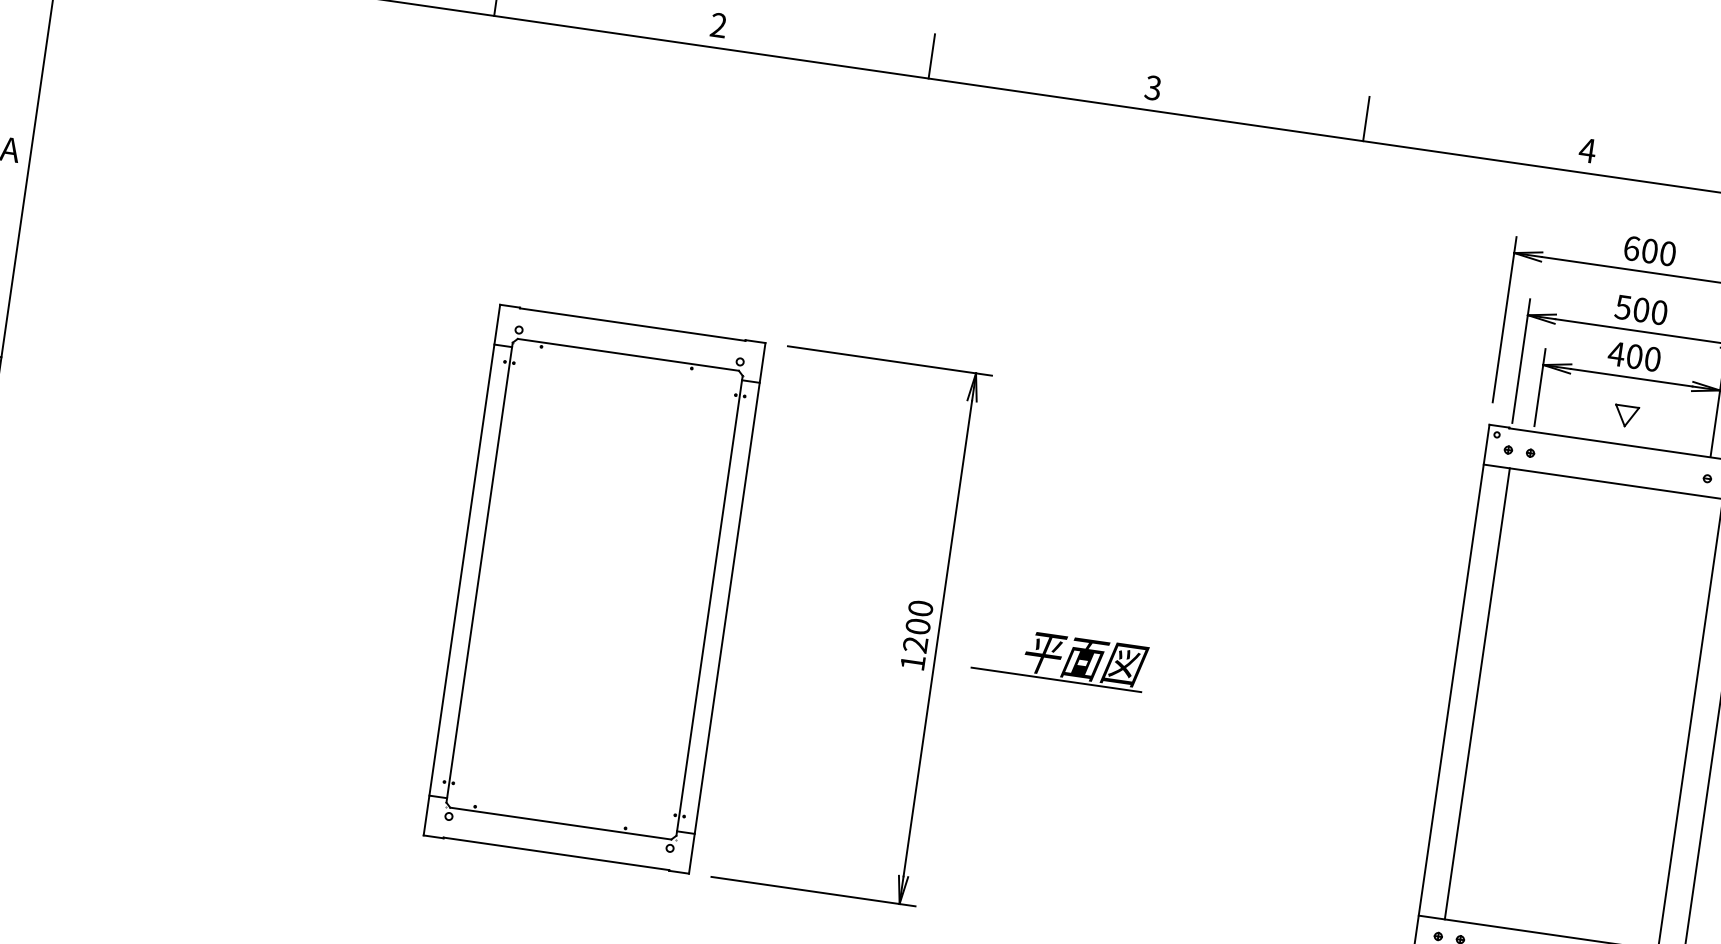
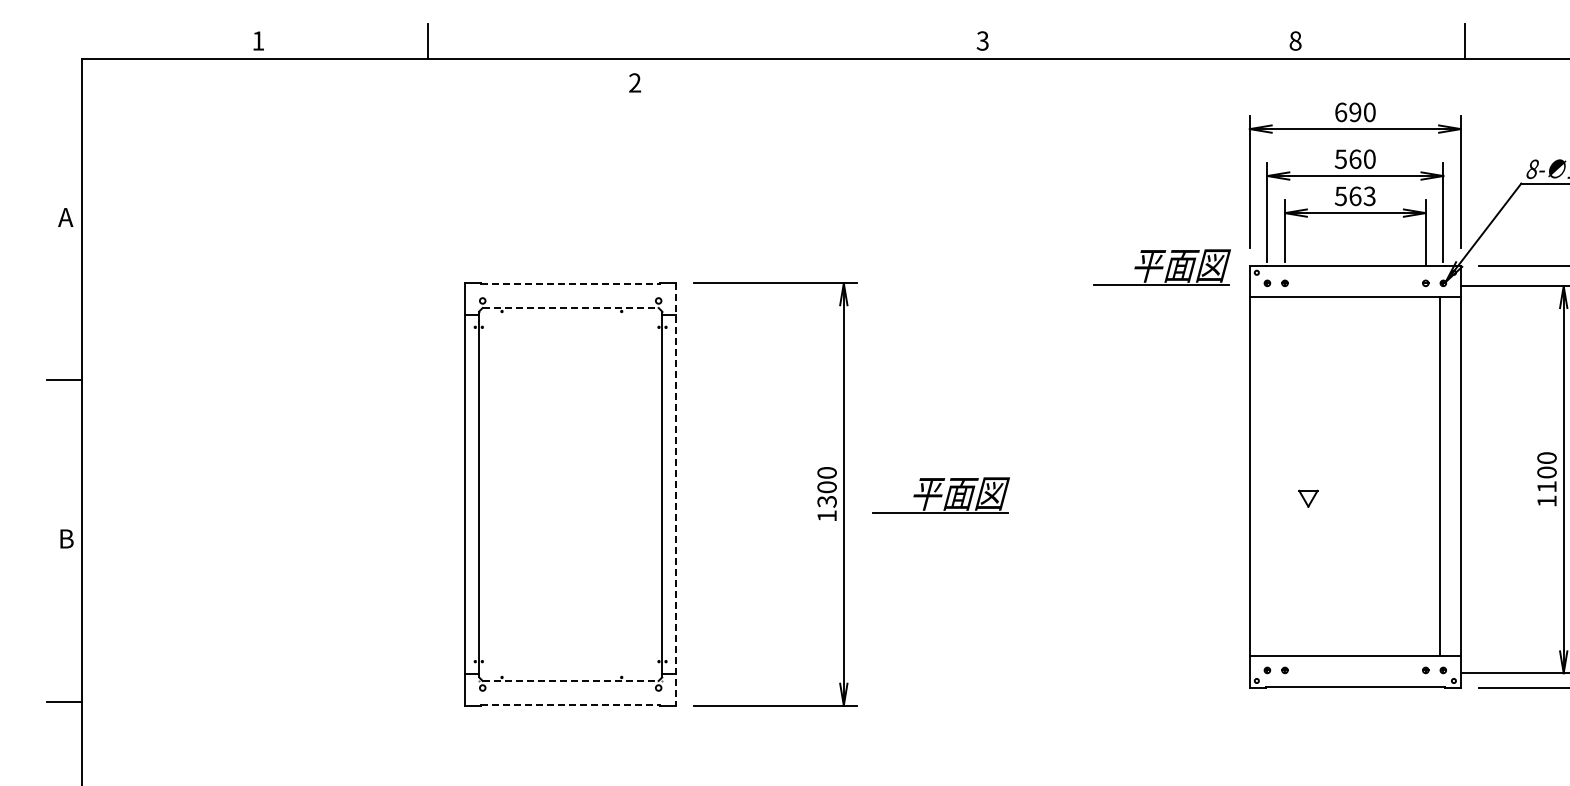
text: (718, 24) -> (634, 82), moved
line: (931, 55) -> (773, 40), removed
text: (1152, 87) -> (982, 40), moved
line: (1366, 118) -> (1119, 40), removed
text: (1587, 149) -> (1295, 40), 4 -> 8
text: (1650, 251) -> (1355, 112), 600 -> 690
text: (1641, 309) -> (1355, 158), 500 -> 560
line: (632, 324) -> (570, 283), solid -> dashed
line: (628, 355) -> (570, 308), solid -> dashed
text: (1633, 356) -> (1354, 196), 400 -> 563
part: (1378, 410) -> (1161, 267), added
part: (1626, 415) -> (1308, 498), moved
line: (727, 608) -> (676, 494), solid -> dashed
text: (914, 644) -> (826, 501), 1200 -> 1300
line: (1477, 693) -> (1270, 476), removed
line: (560, 822) -> (570, 680), solid -> dashed
line: (556, 854) -> (570, 705), solid -> dashed

